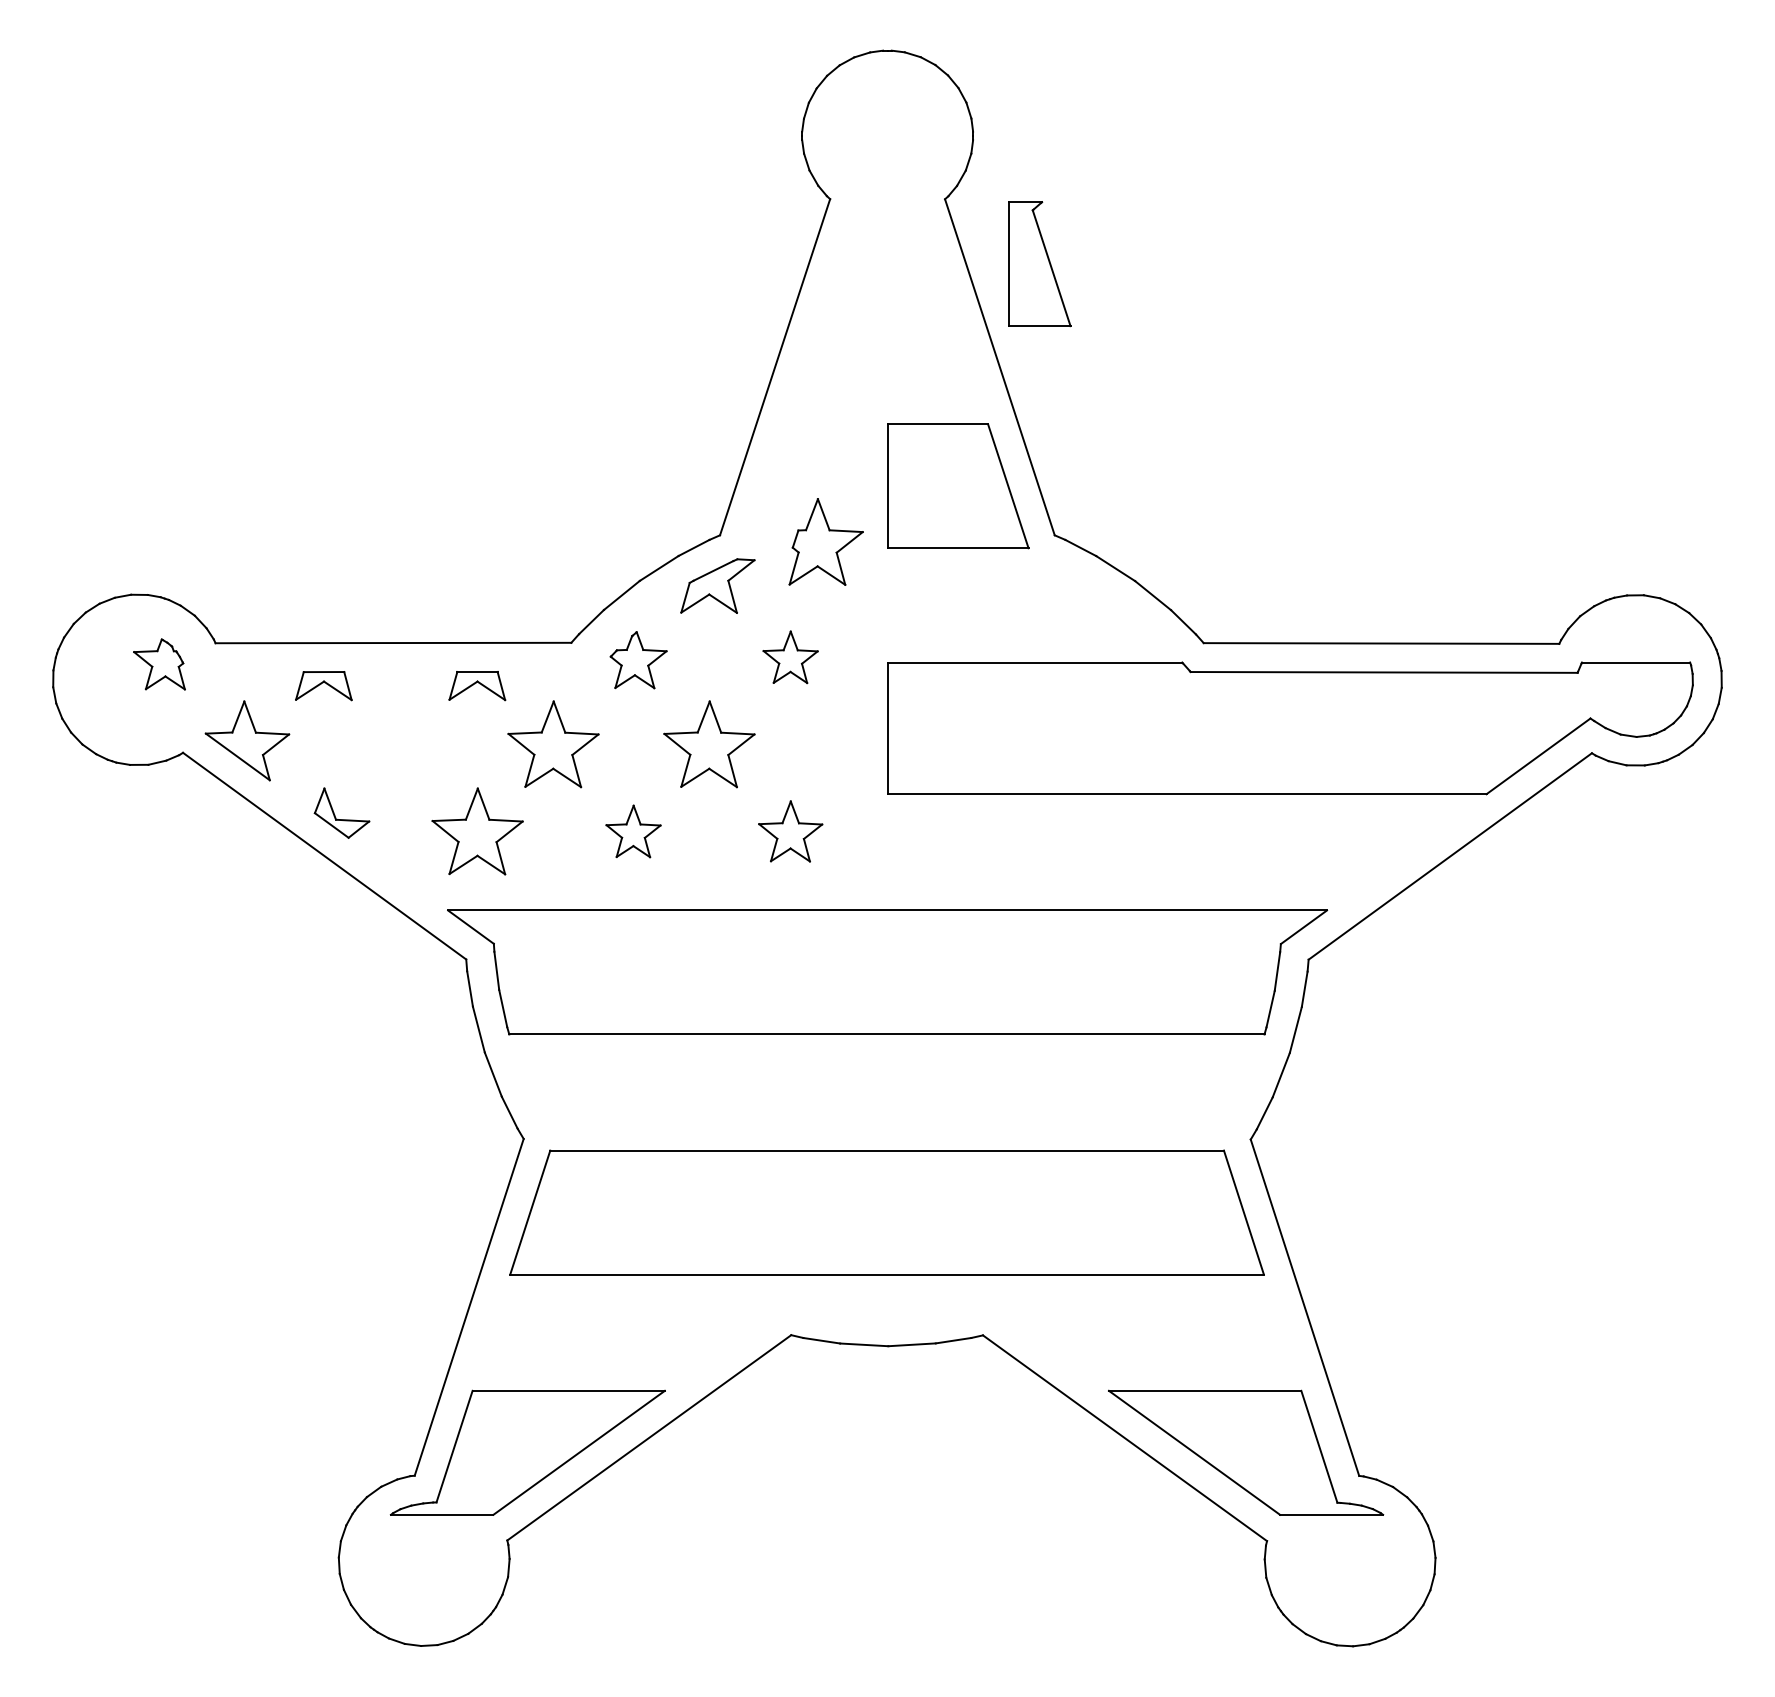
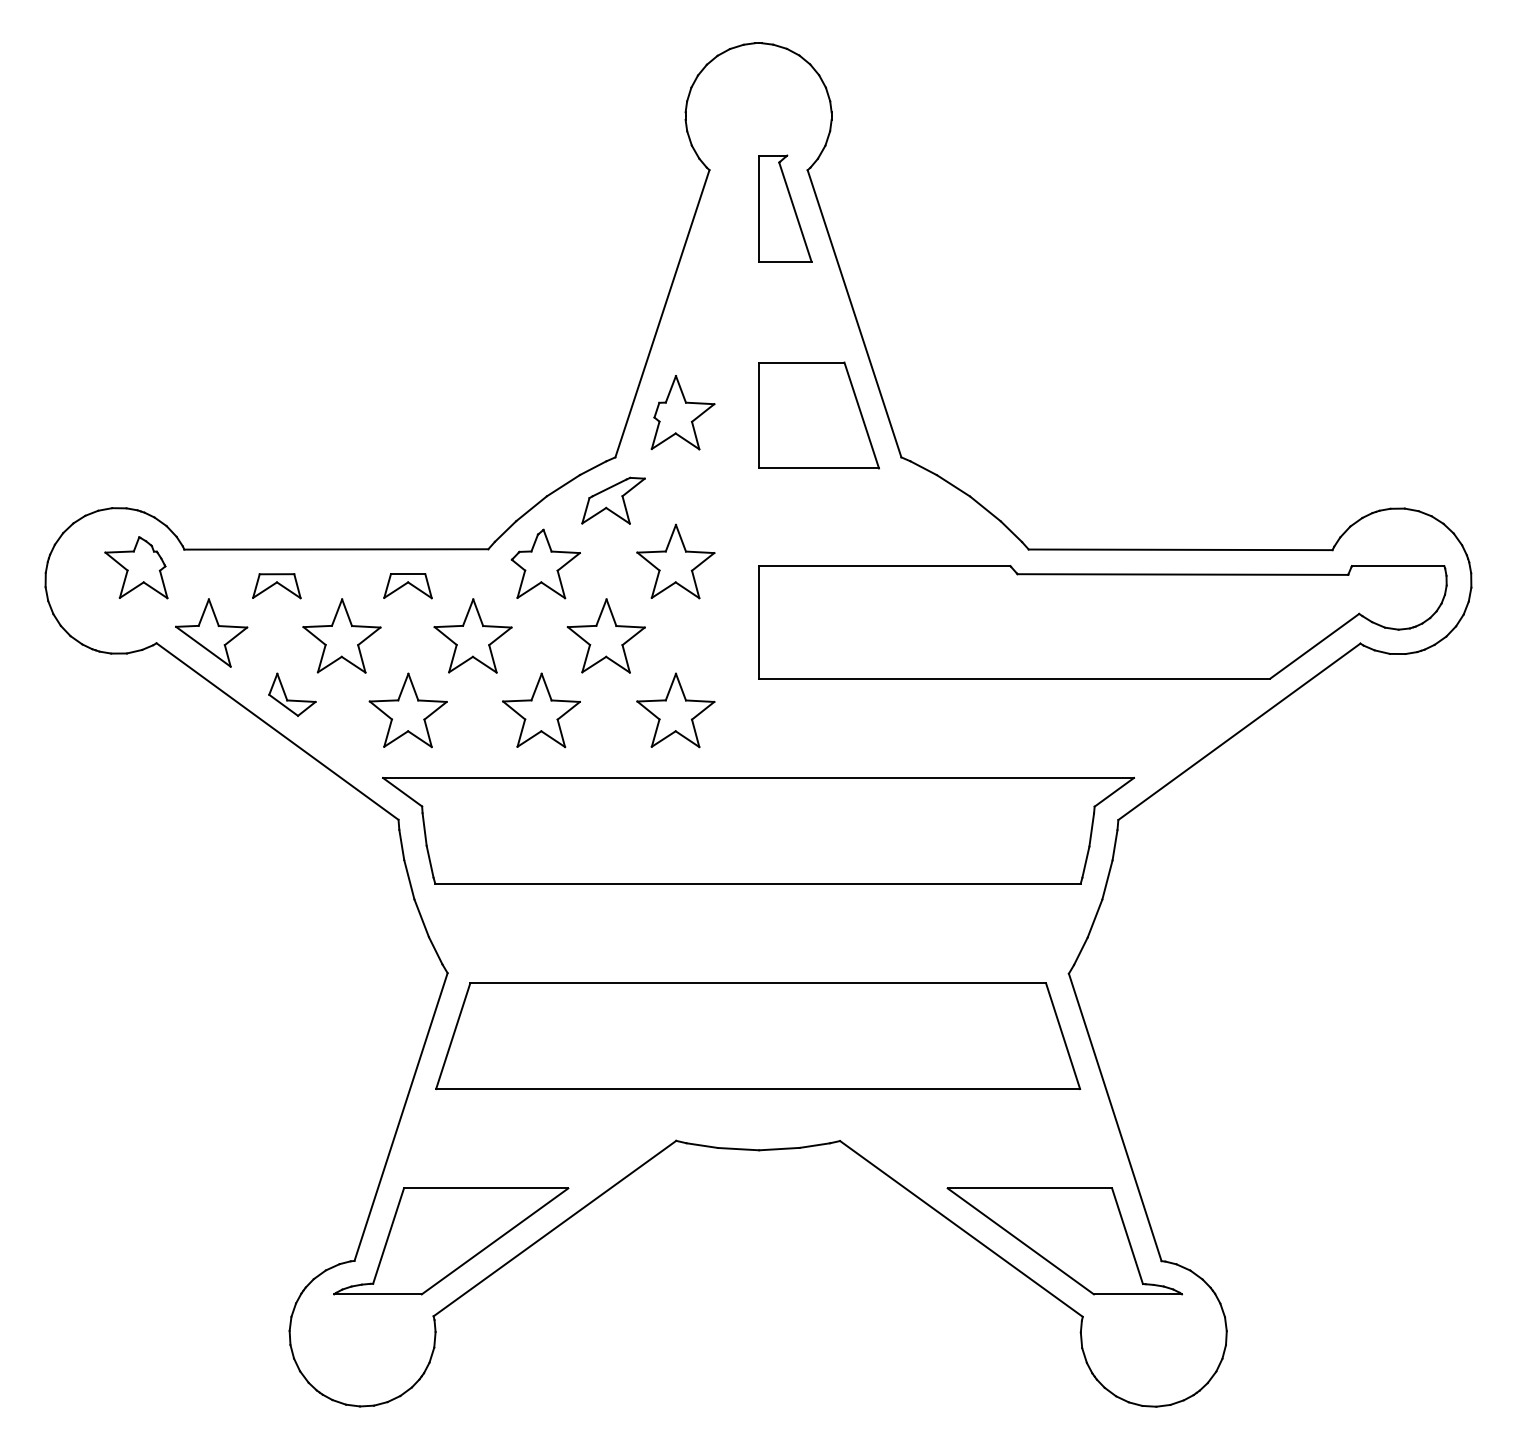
part: (1039, 264) -> (784, 208), moved
part: (825, 541) -> (682, 412), moved
part: (790, 657) -> (675, 561), size x1.67
part: (638, 660) -> (545, 564), size x1.43
part: (159, 664) -> (136, 567), size x1.43
part: (400, 744) -> (342, 636), added
part: (633, 831) -> (541, 710), size x1.67
part: (790, 831) -> (675, 710), size x1.43

